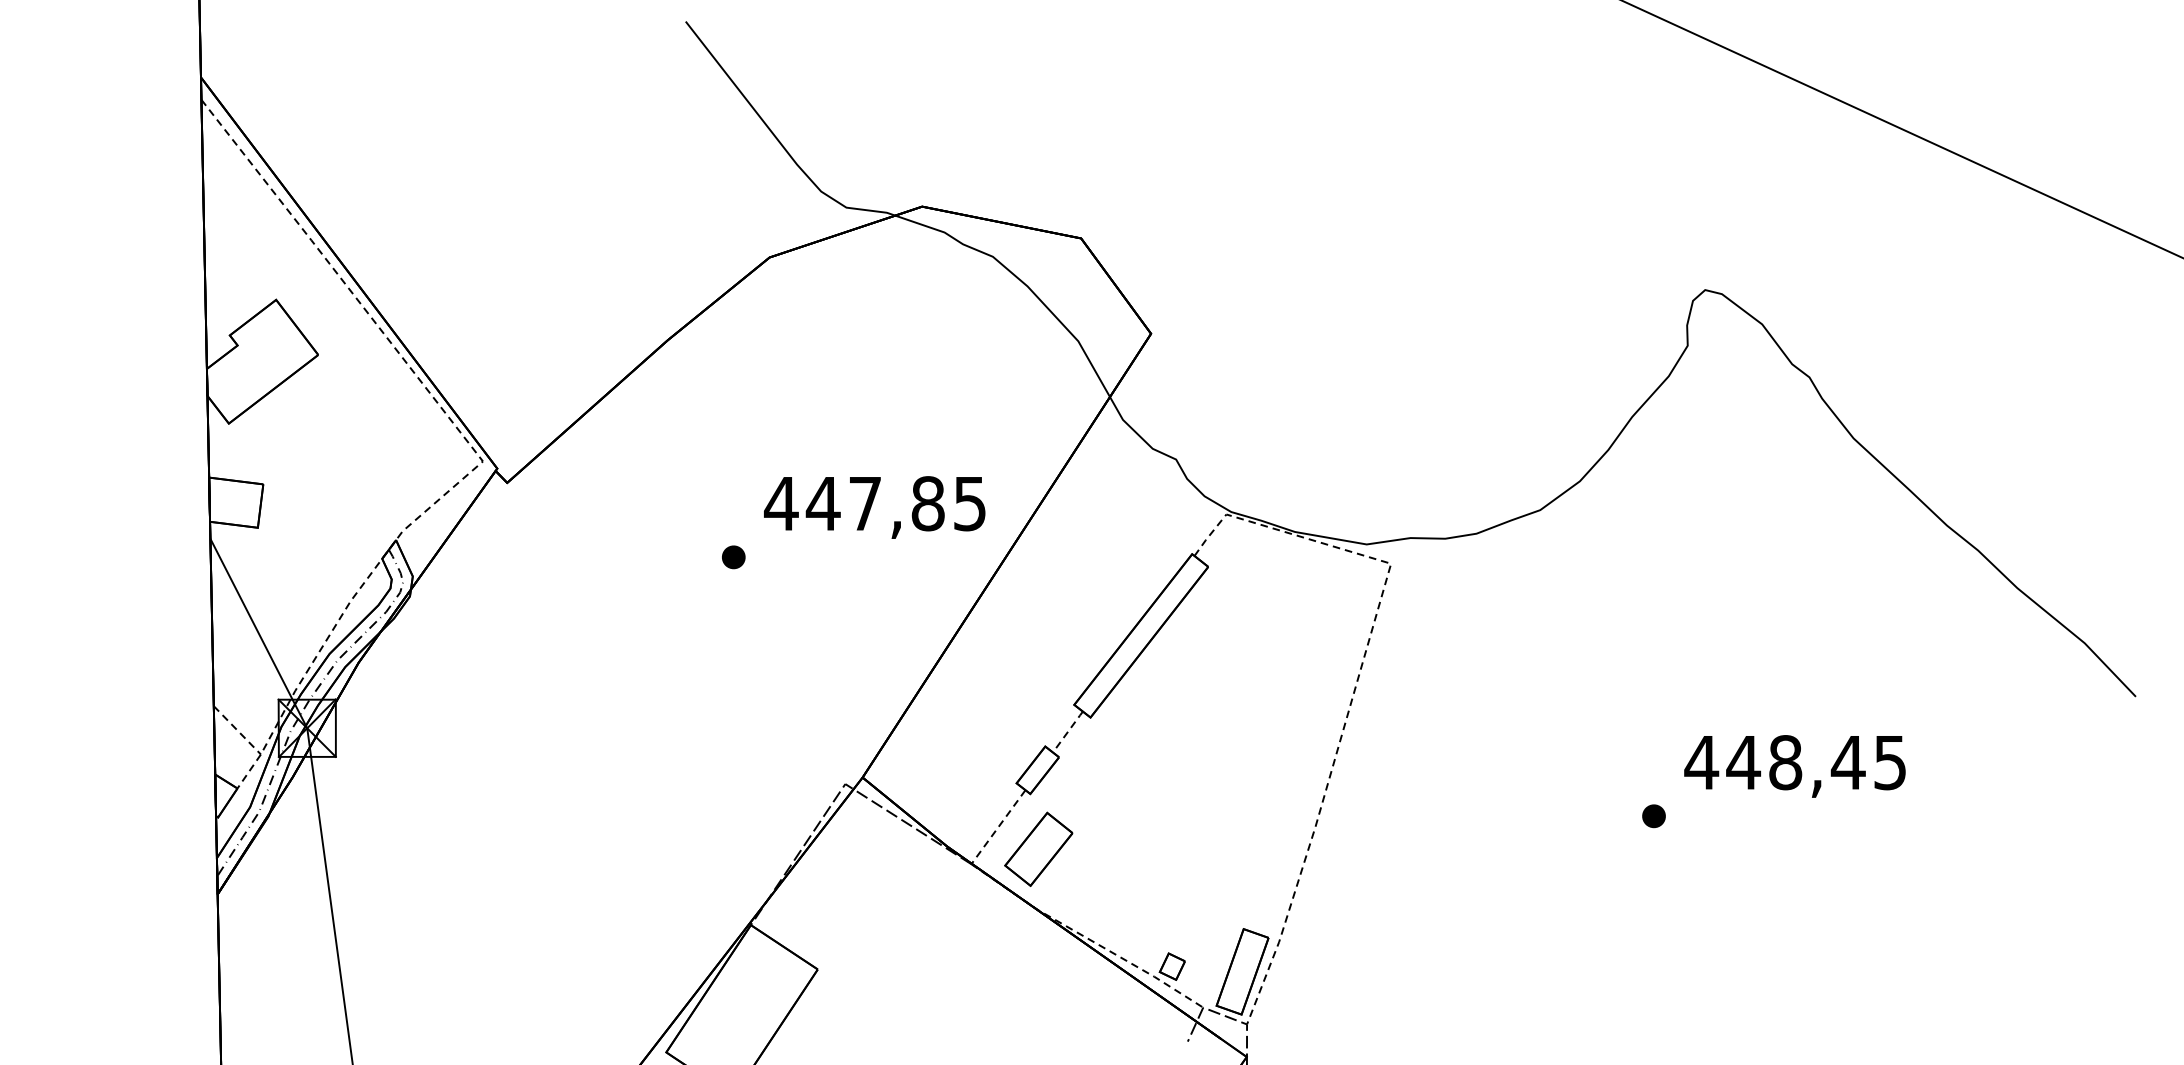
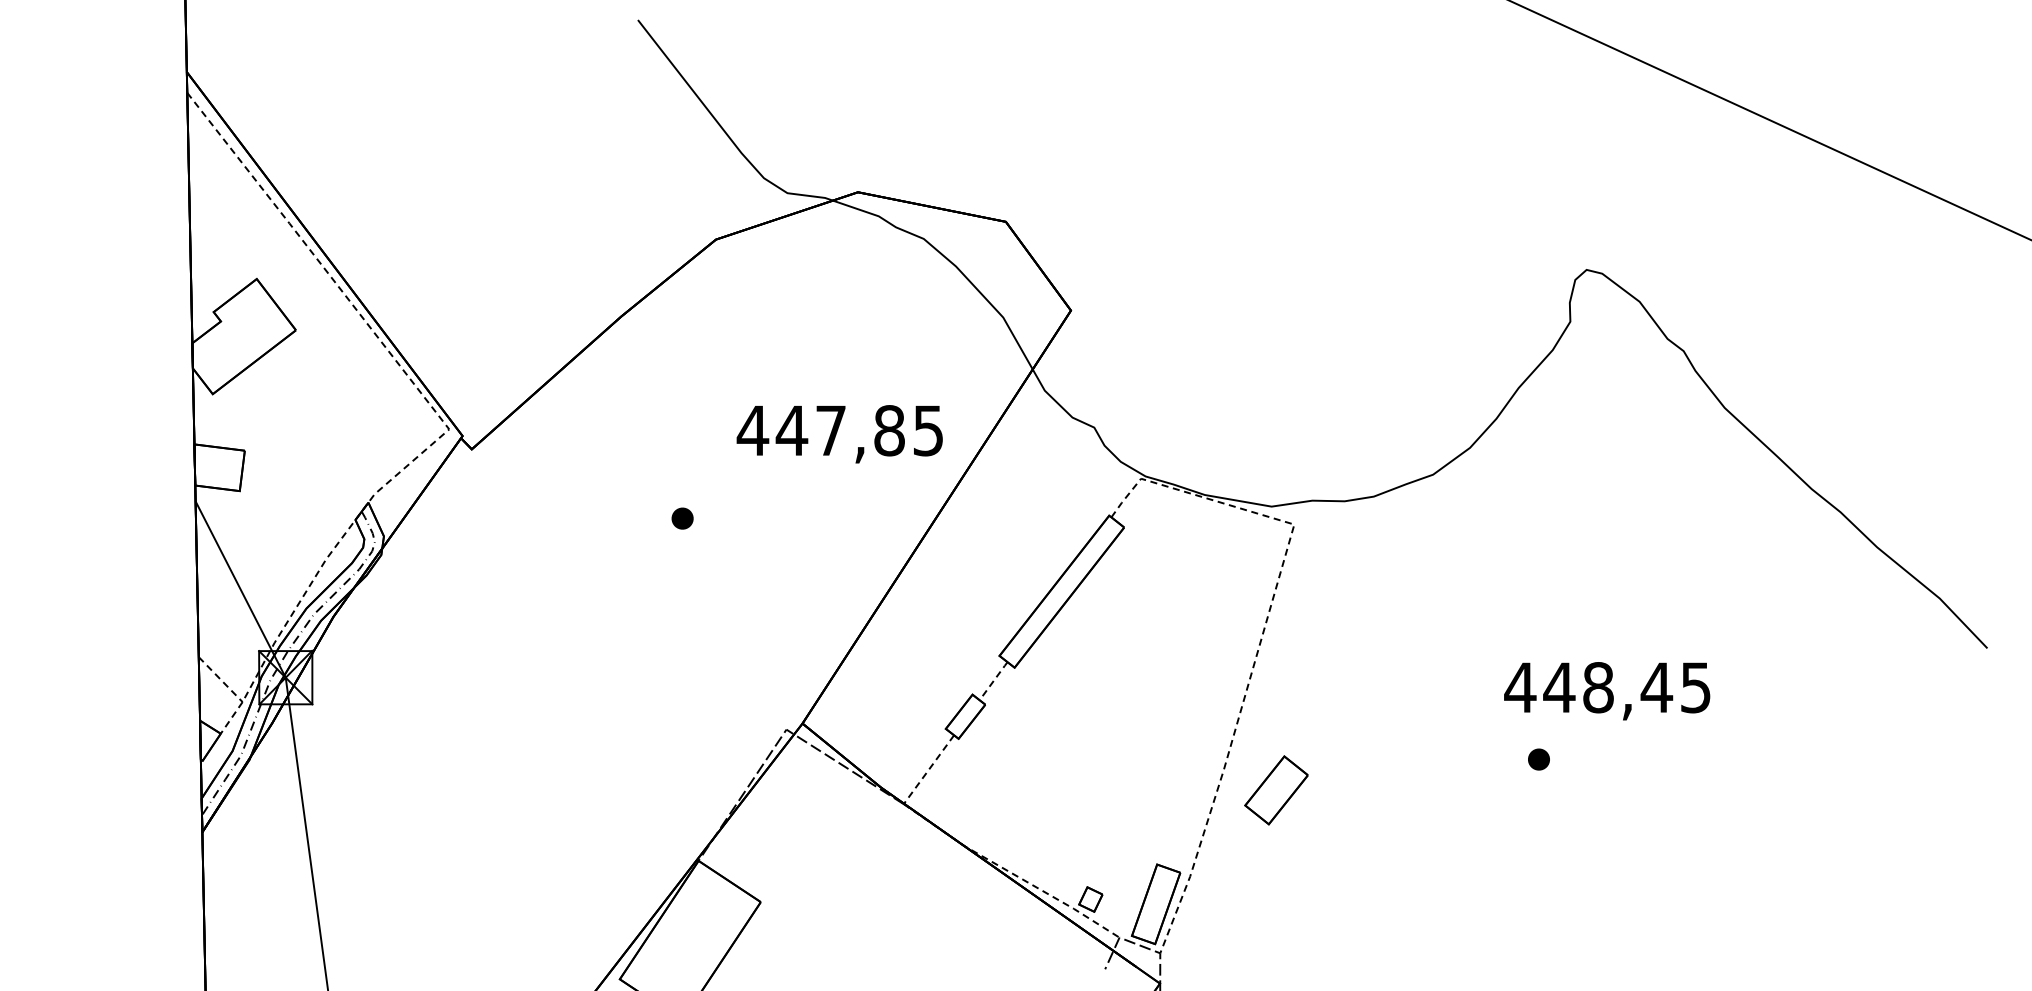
text: (874, 507) -> (839, 434), moved
text: (1795, 766) -> (1607, 691), moved
part: (1038, 849) -> (1276, 790), moved

